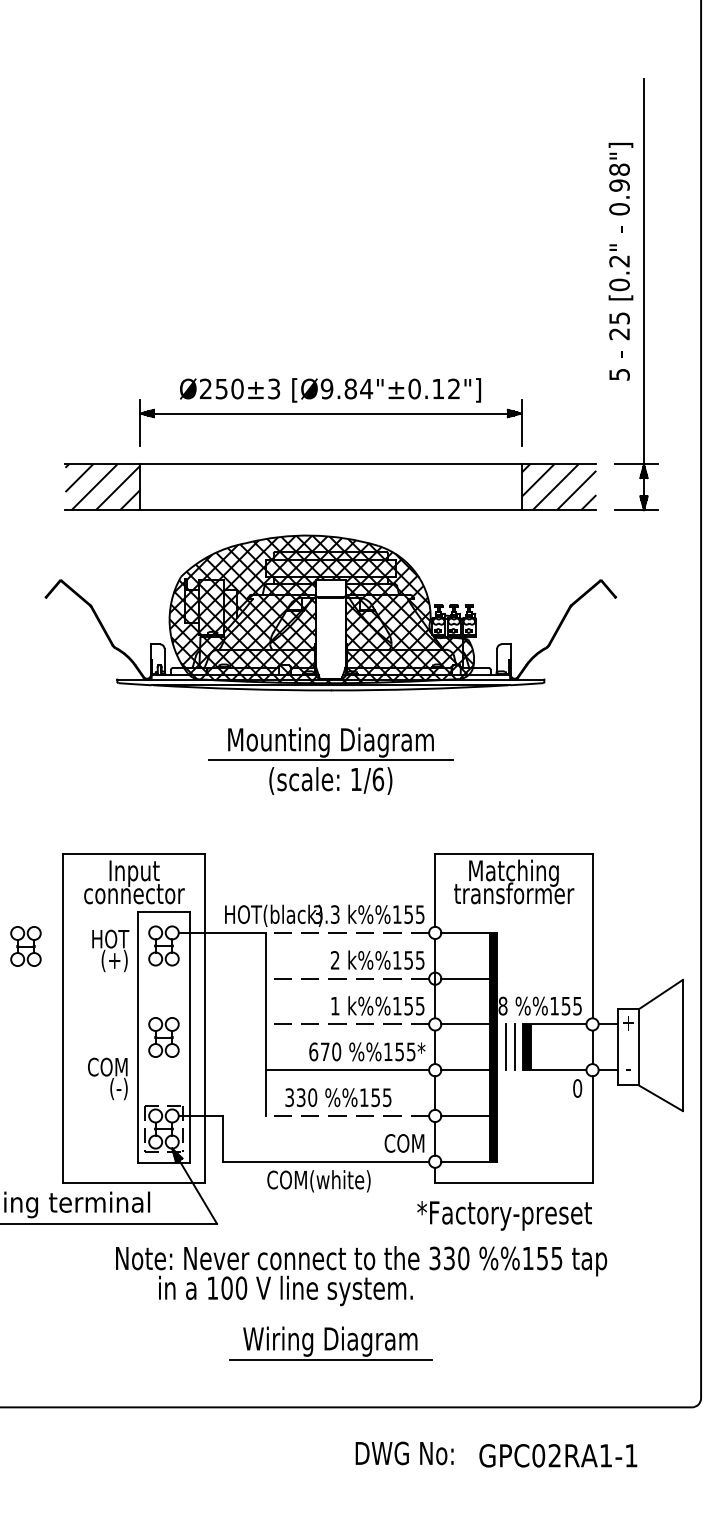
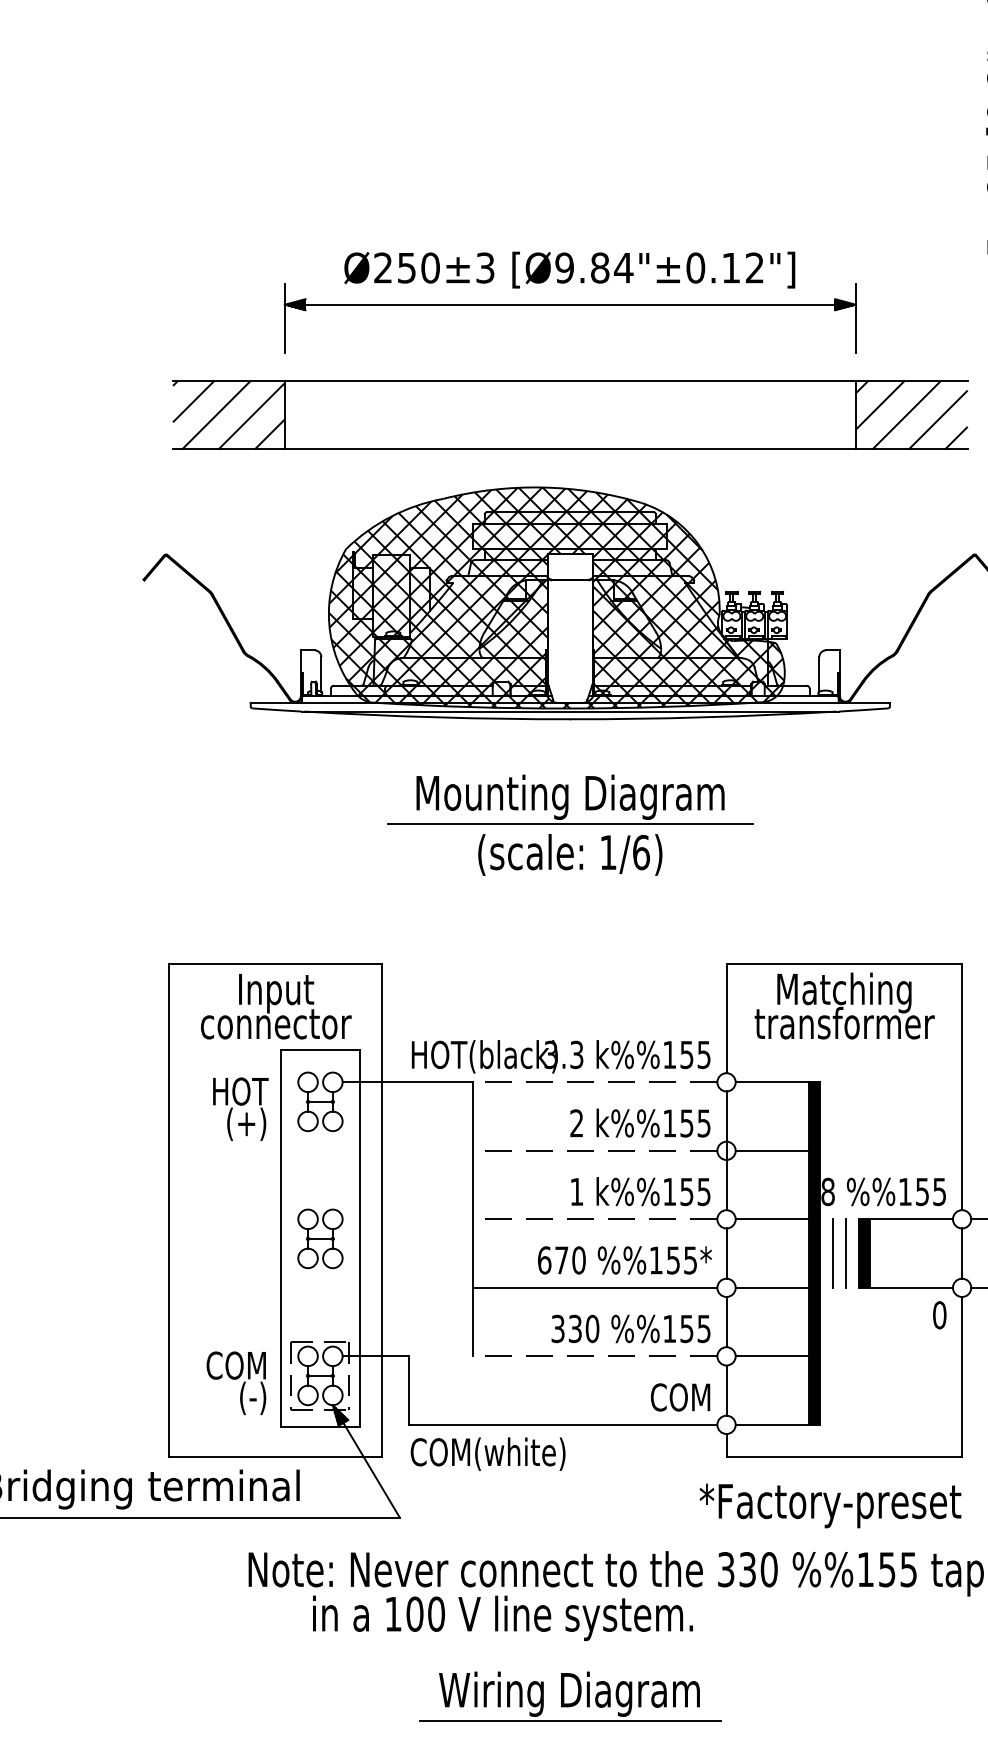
part: (25, 946) -> (113, 1102), removed
text: (107, 1078) -> (235, 1382), moved
text: (338, 1097) -> (631, 1328), moved
text: (318, 1181) -> (487, 1454), moved

